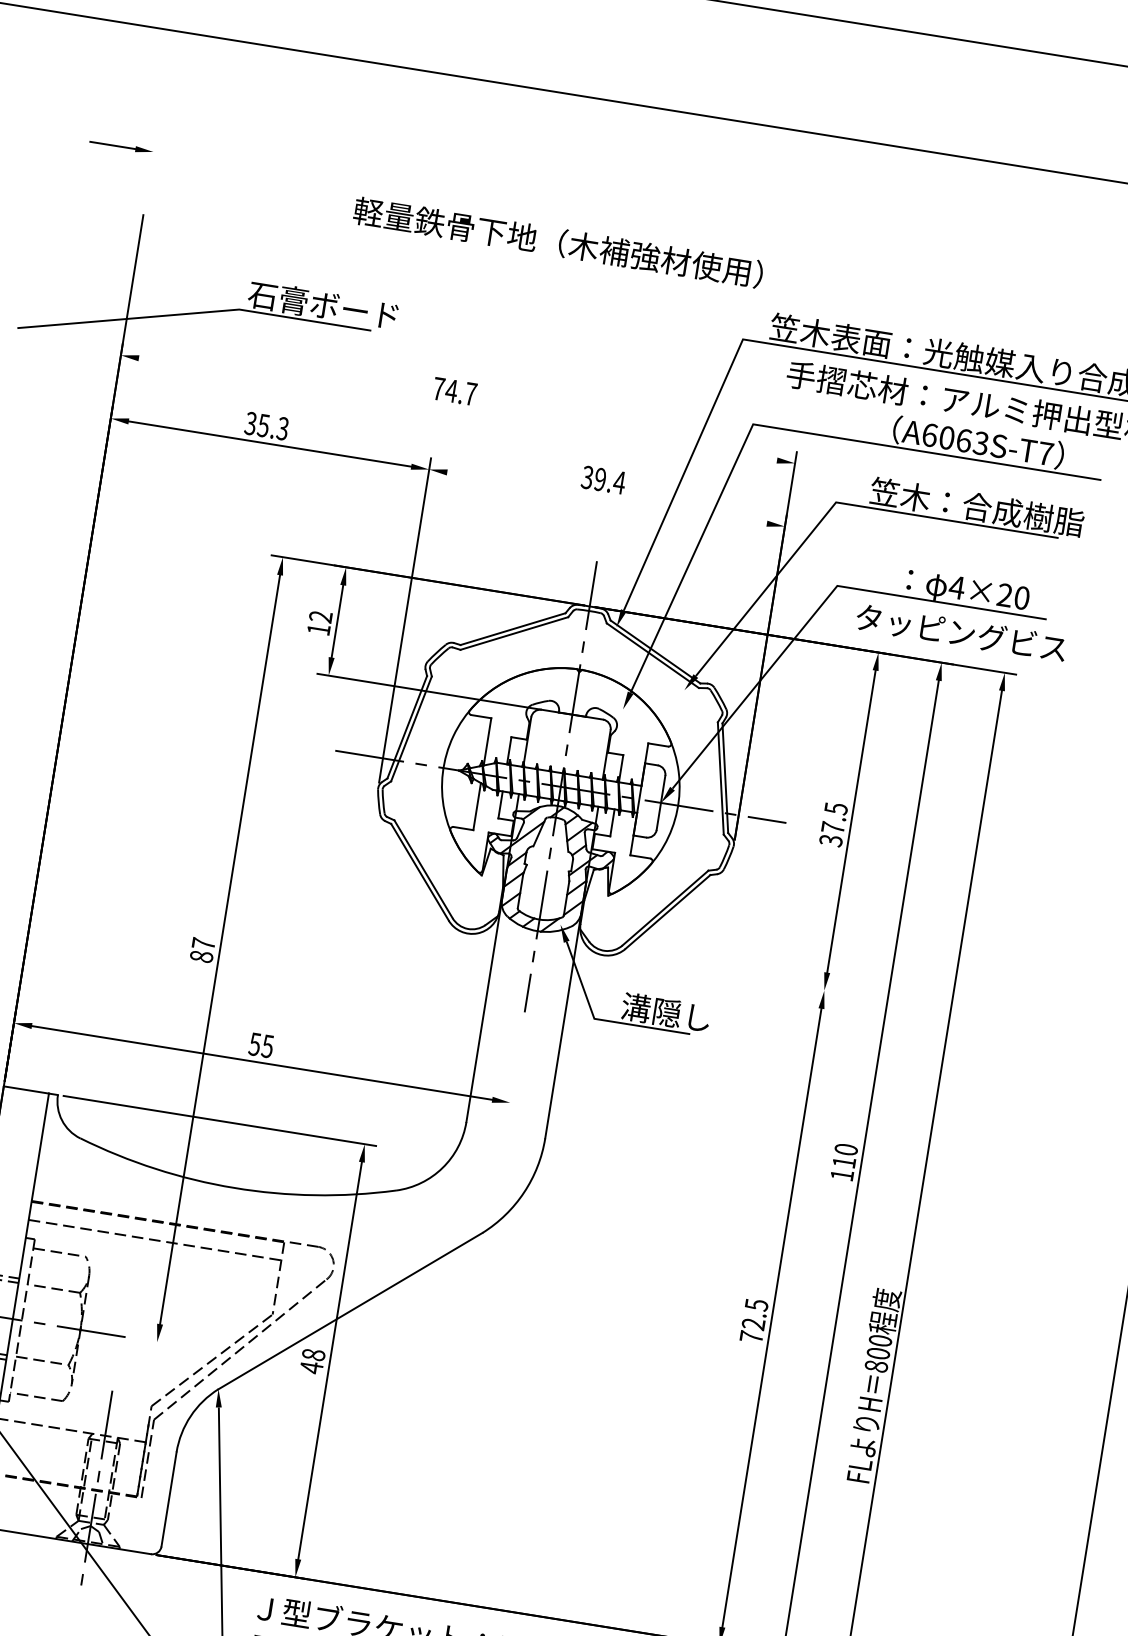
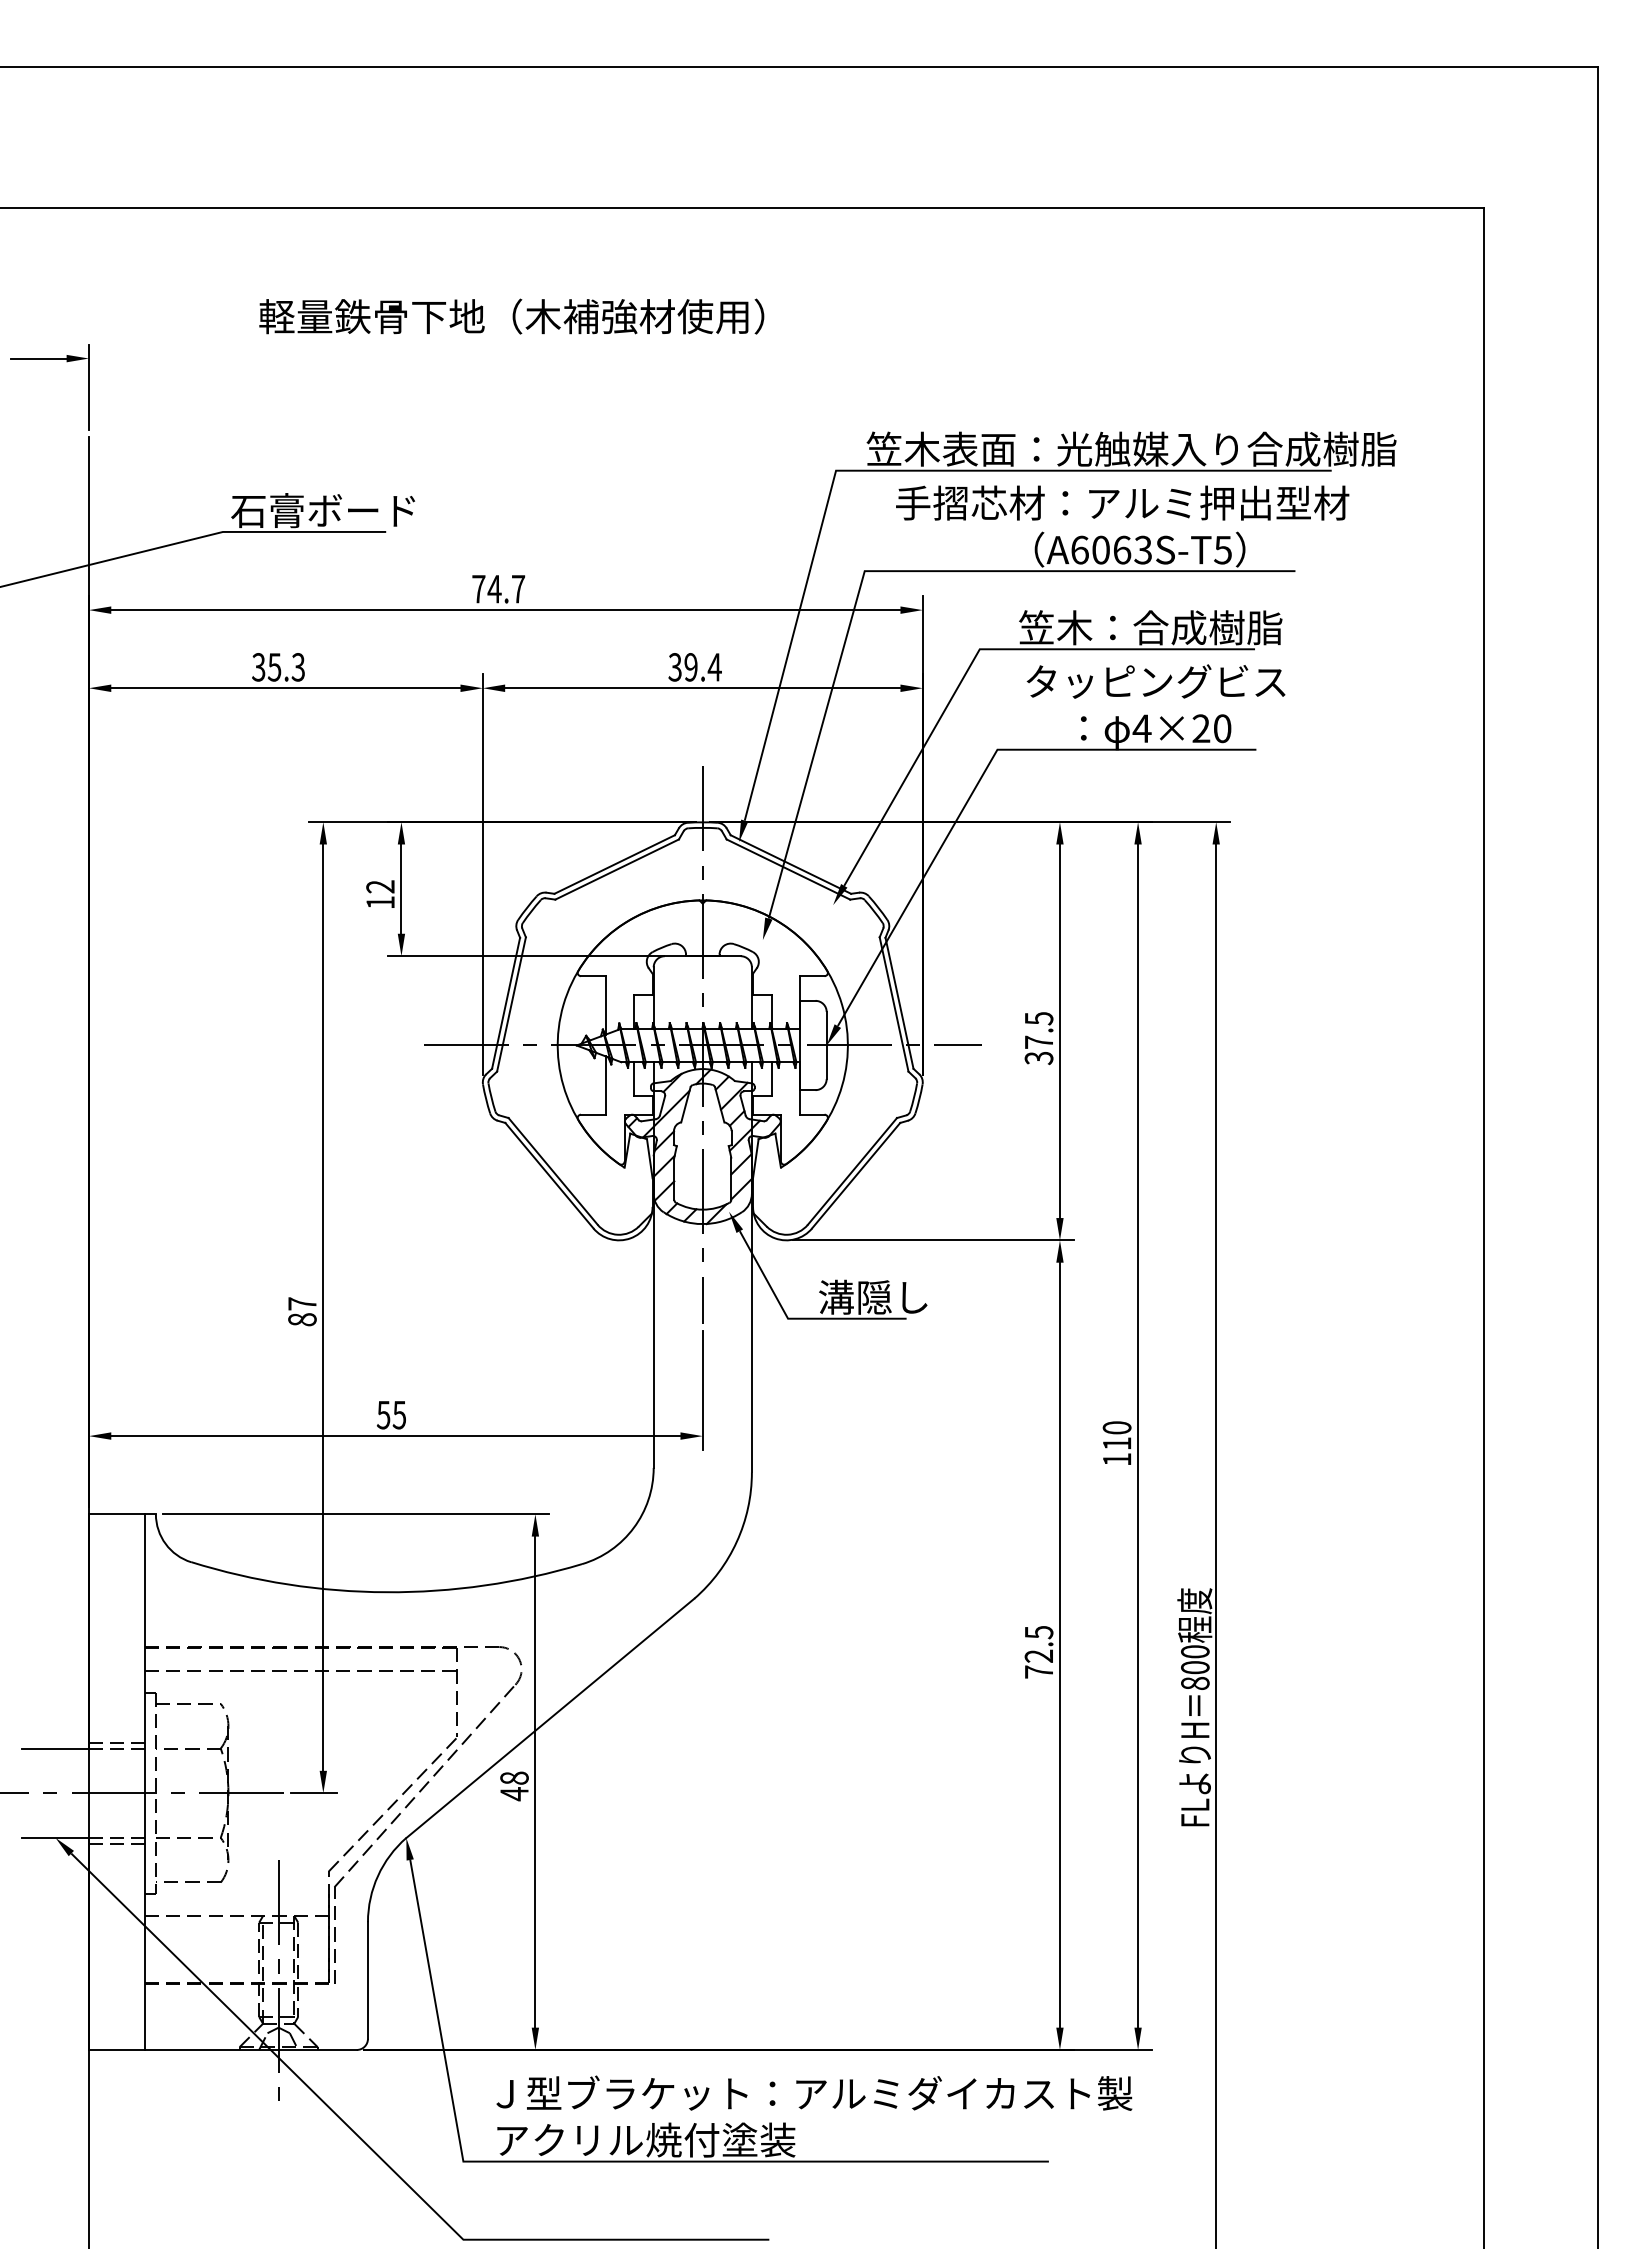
line: (149, 174) -> (88, 386), added
text: (558, 242) -> (511, 316), moved
line: (457, 409) -> (505, 610), added
text: (1045, 453) -> (1222, 550), A6063S-T7 -> A6063S-T5
line: (606, 498) -> (702, 688), added
text: (960, 632) -> (1155, 681), moved
line: (722, 974) -> (933, 1240), added
line: (515, 1065) -> (702, 1390), added
line: (150, 1341) -> (314, 1793), added

